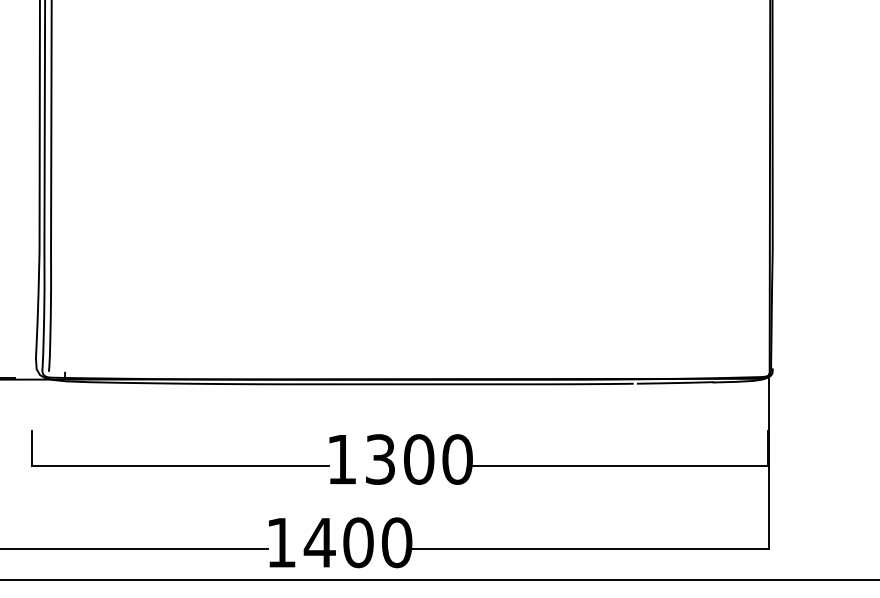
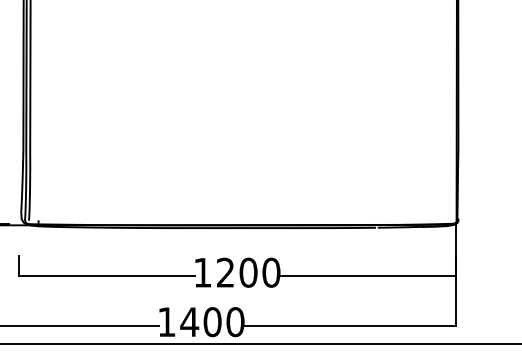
text: (380, 459) -> (225, 272), 1300 -> 1200

